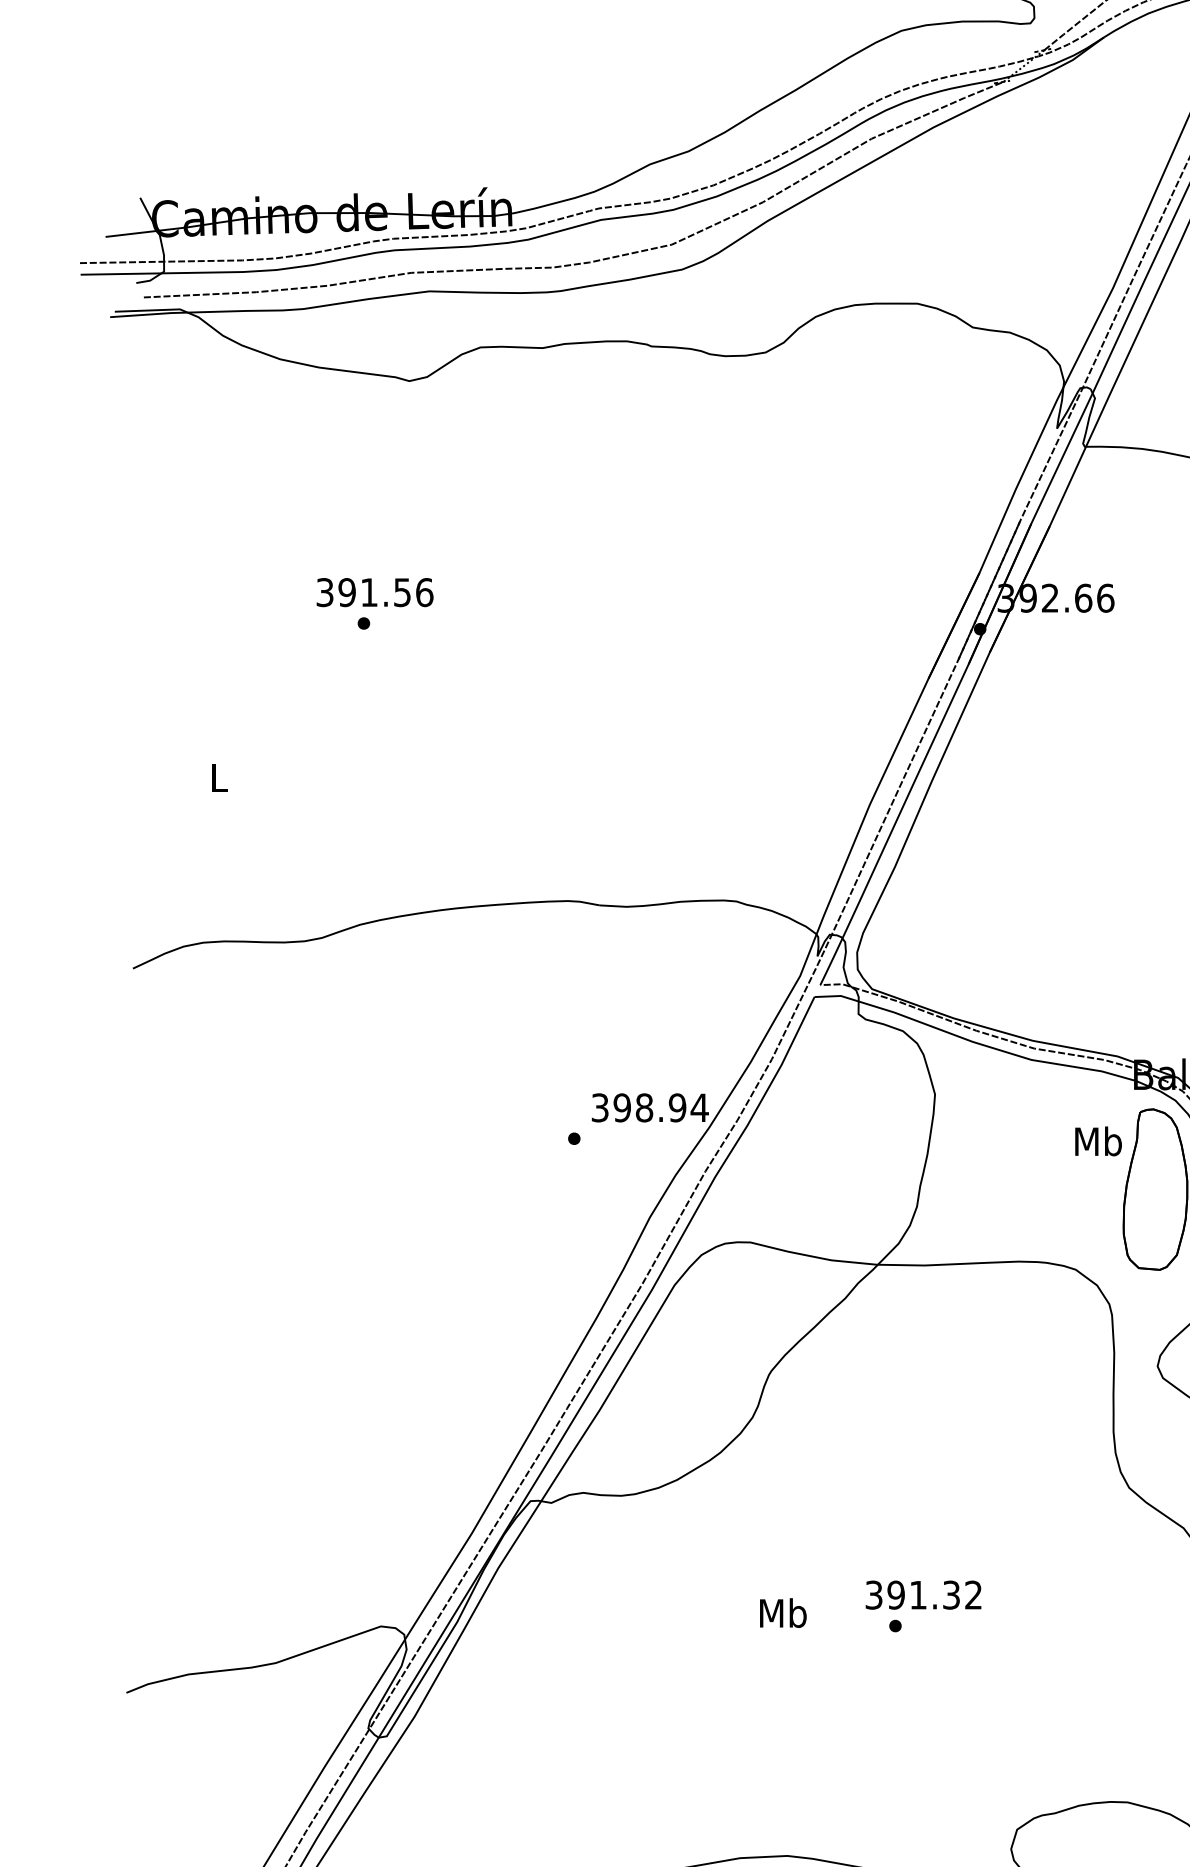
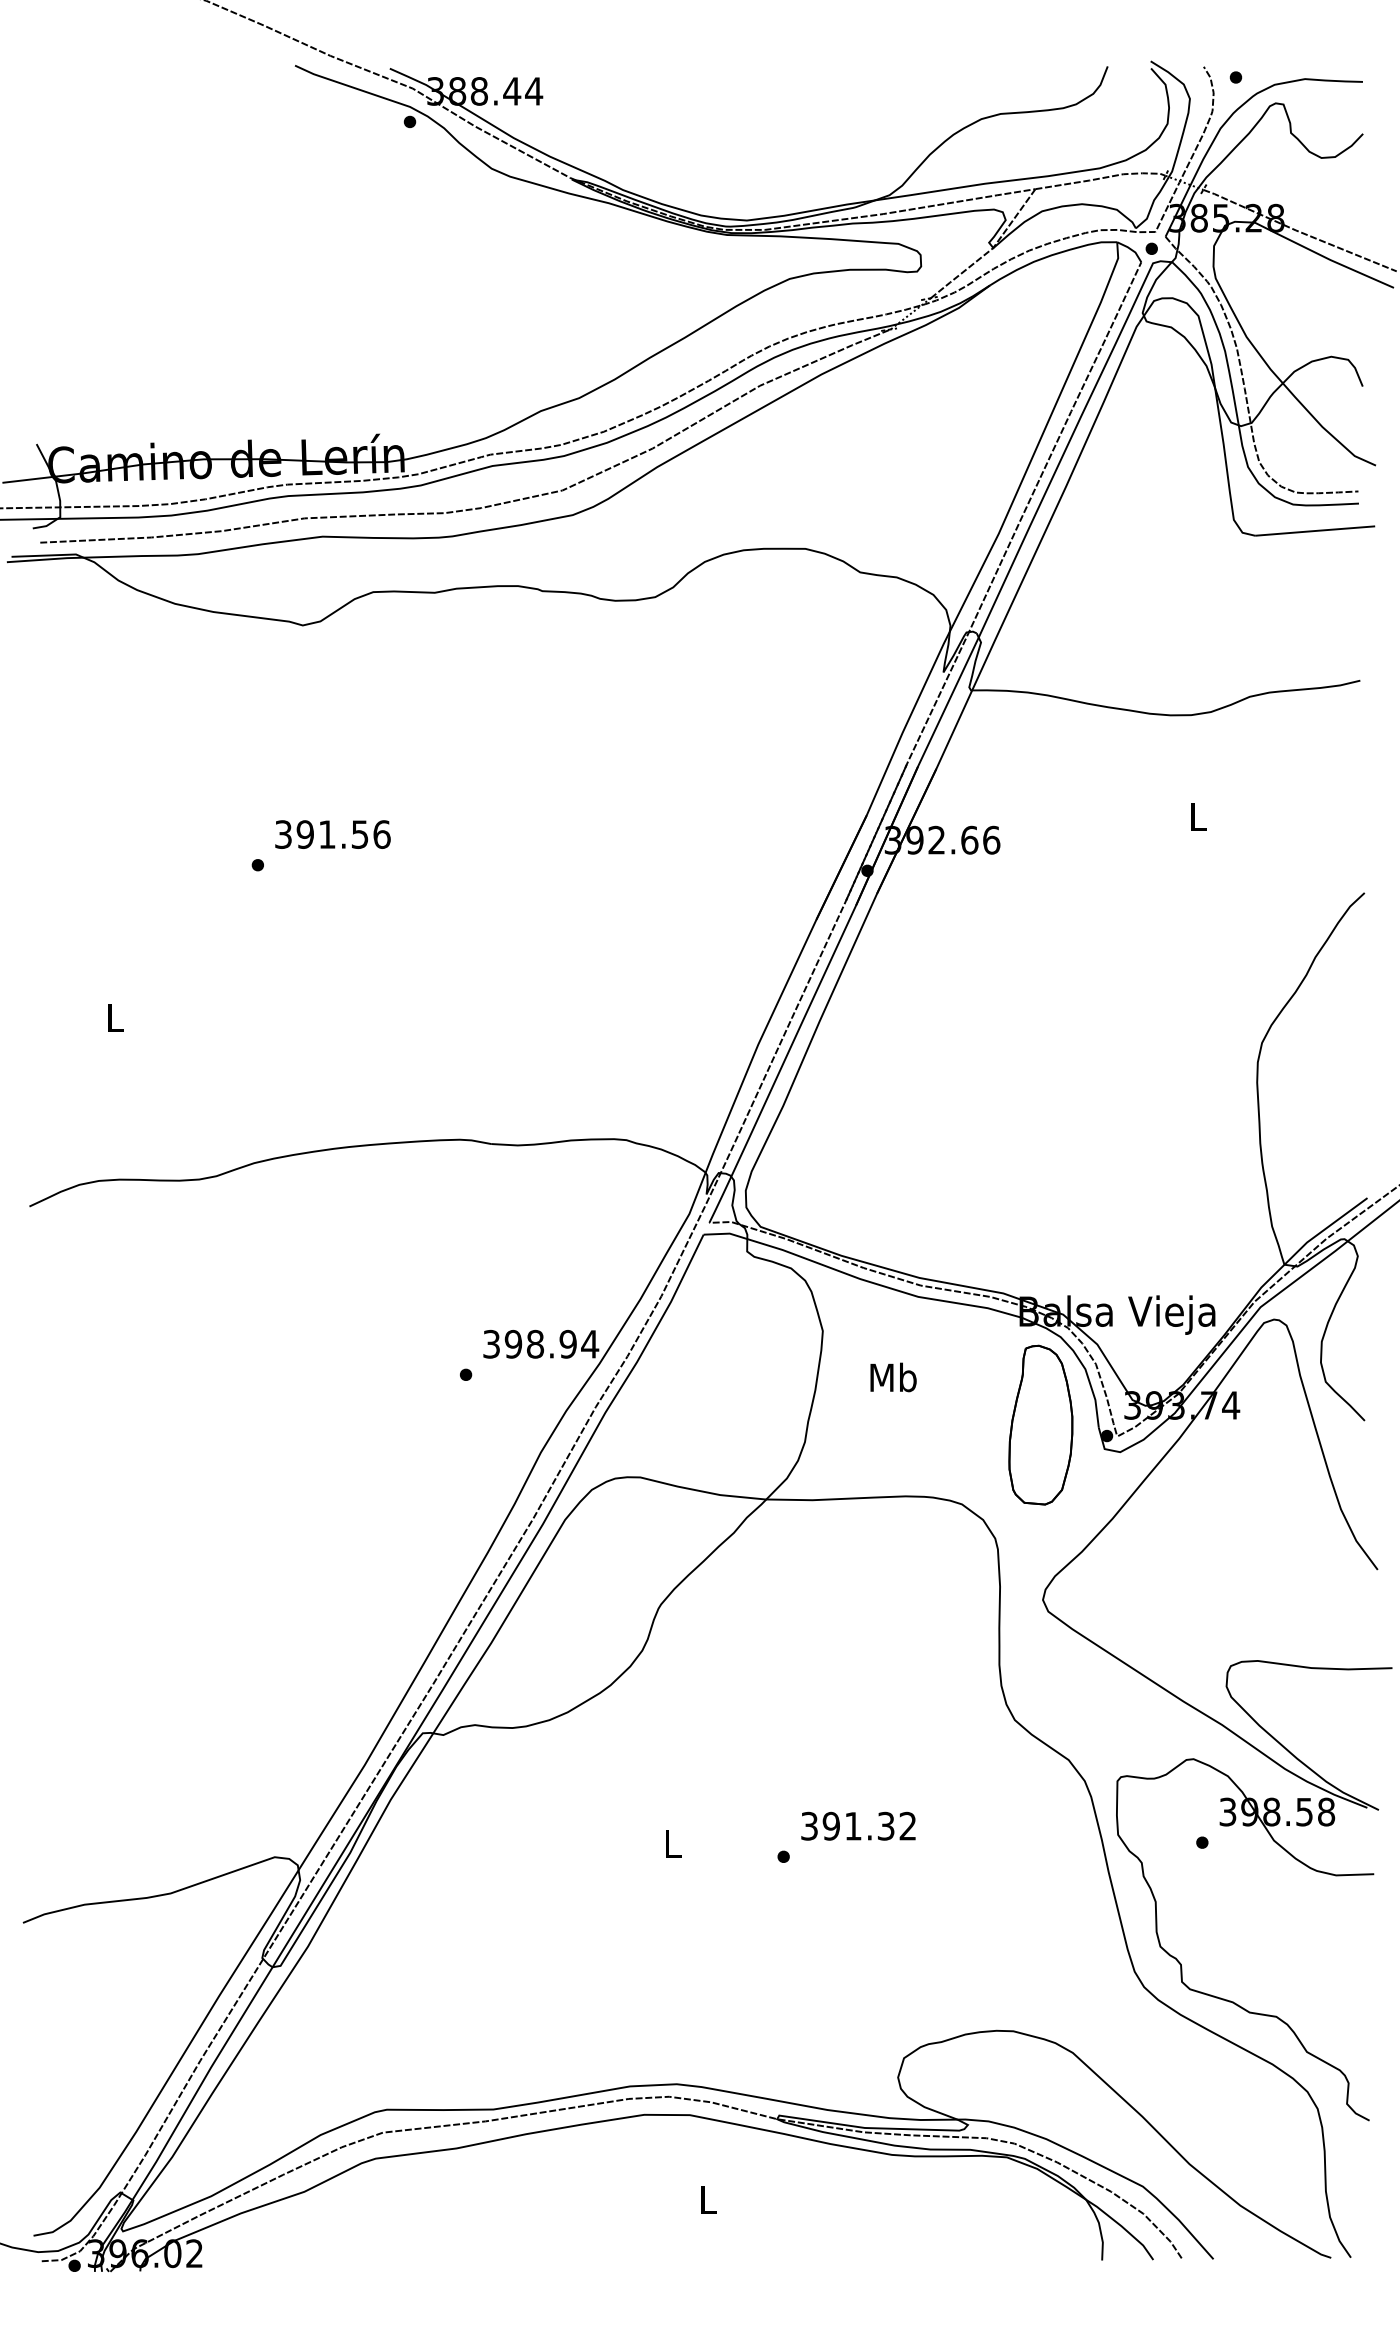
text: (374, 592) -> (332, 834), moved
text: (1098, 1141) -> (893, 1377), moved
text: (923, 1594) -> (858, 1825), moved
text: (783, 1612) -> (672, 1843), Mb -> L

